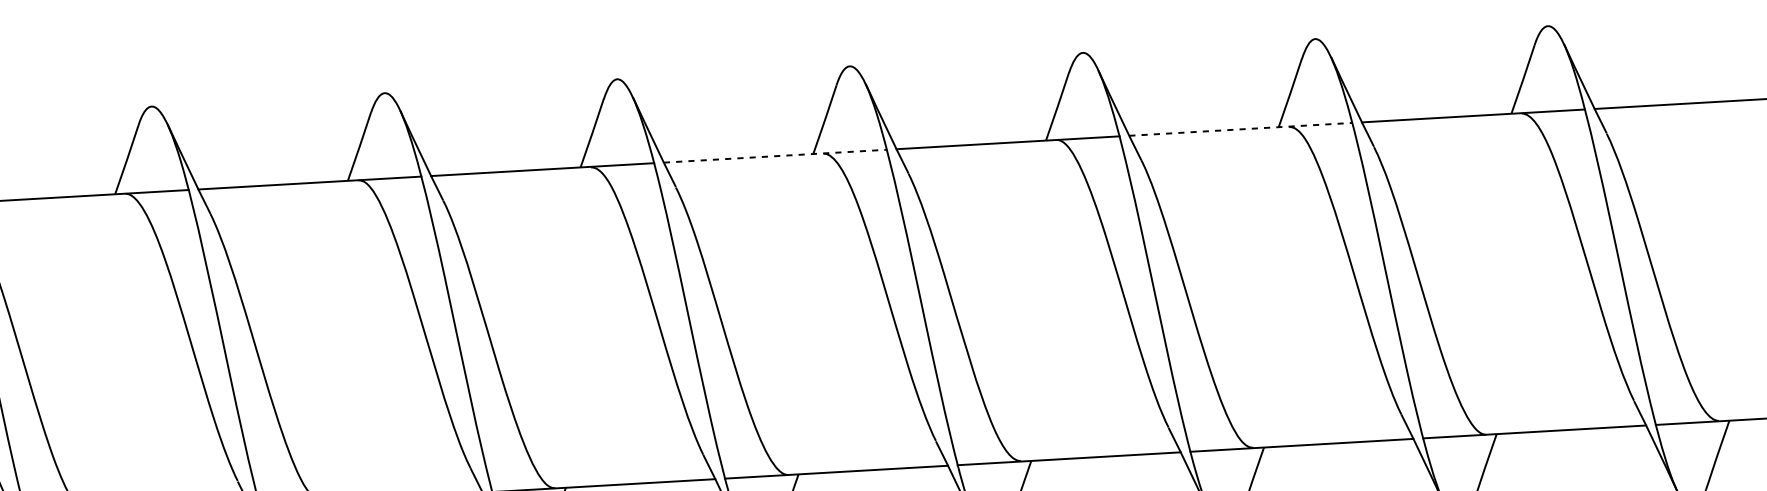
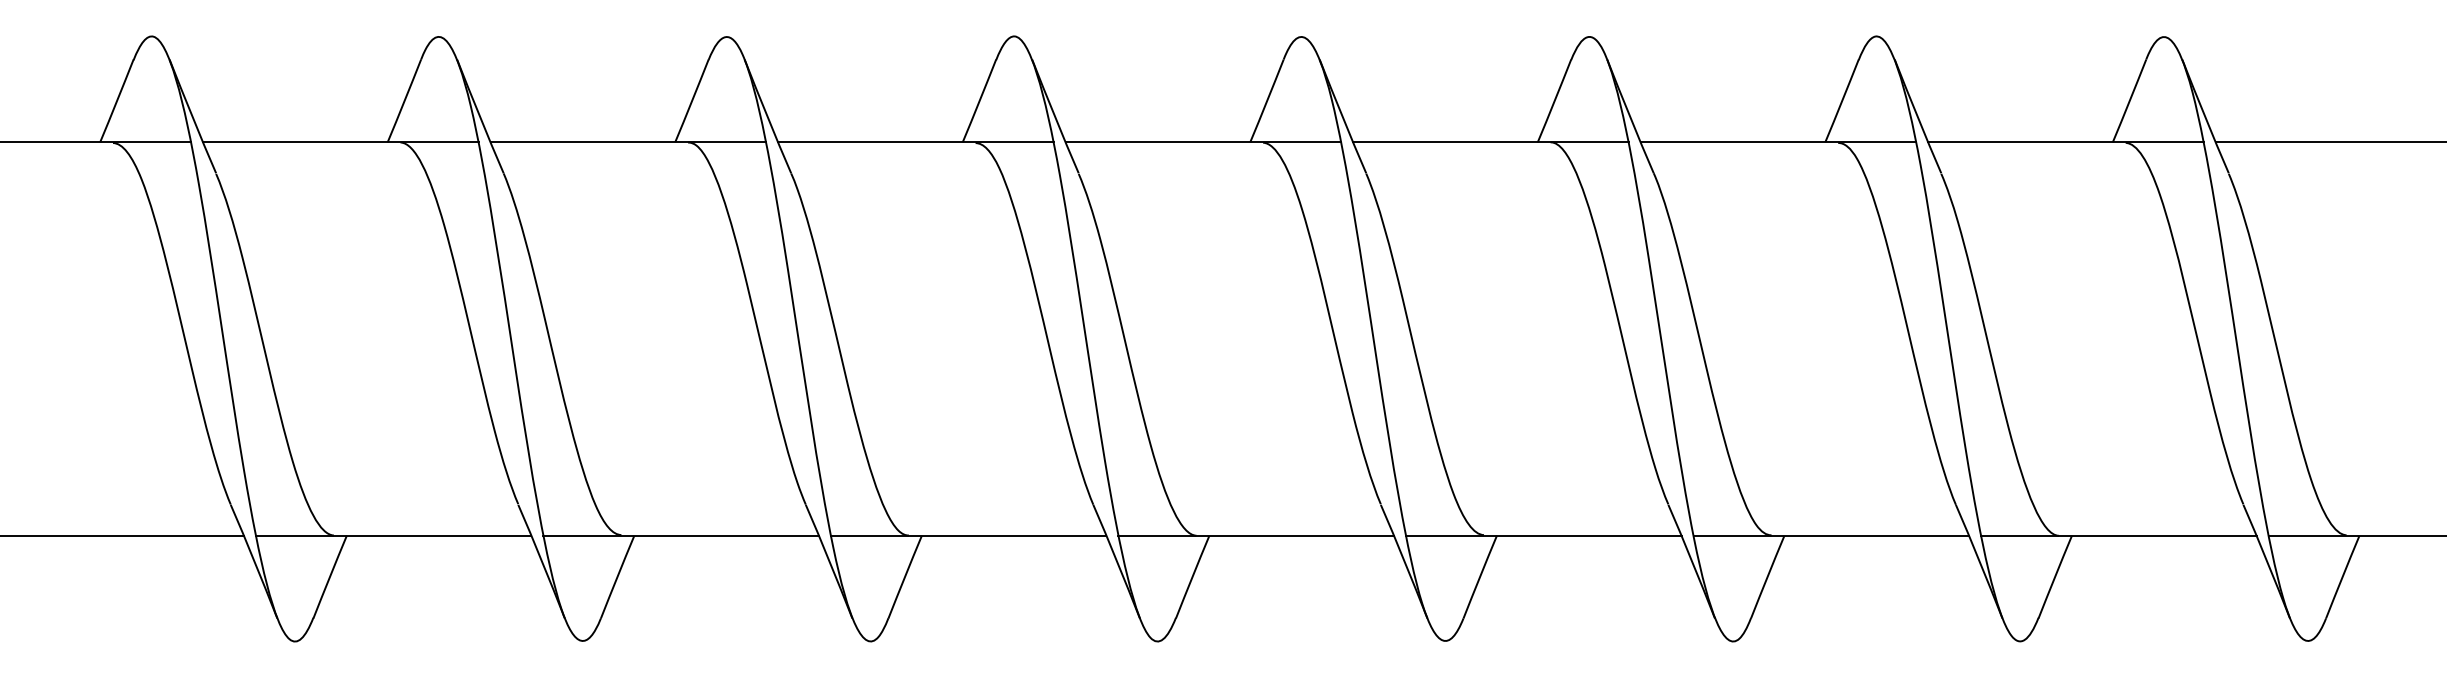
line: (1240, 129) -> (1778, 142), dashed -> solid
line: (775, 156) -> (1203, 142), dashed -> solid

